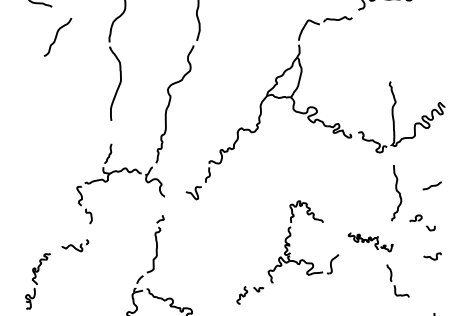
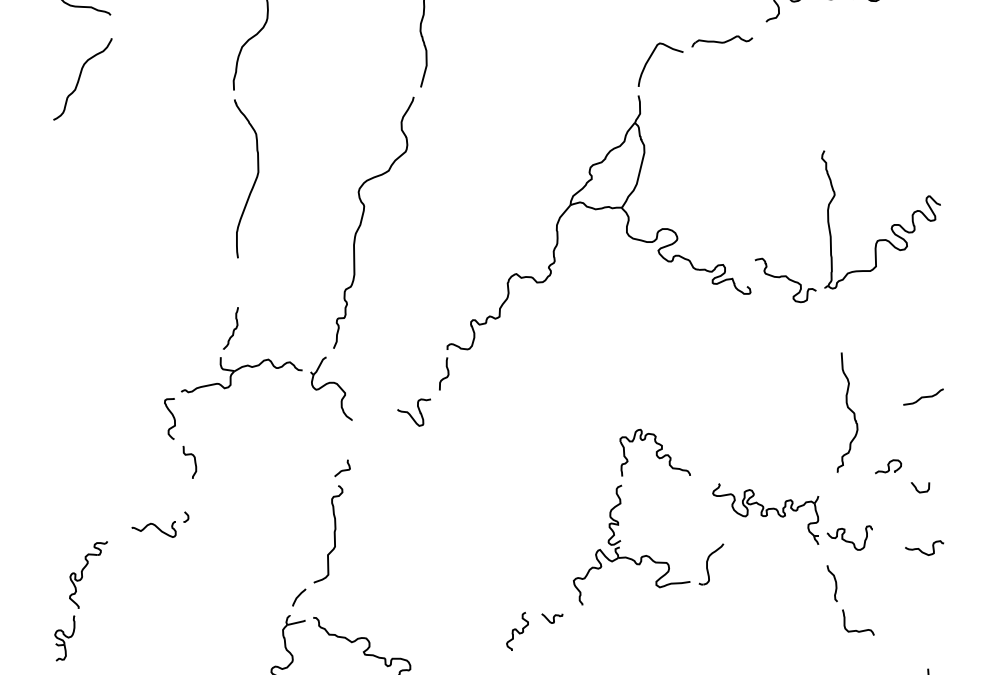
curve: (57, 36) -> (82, 77), moved
part: (394, 118) -> (832, 229), moved
part: (370, 242) -> (791, 518), size x1.67

